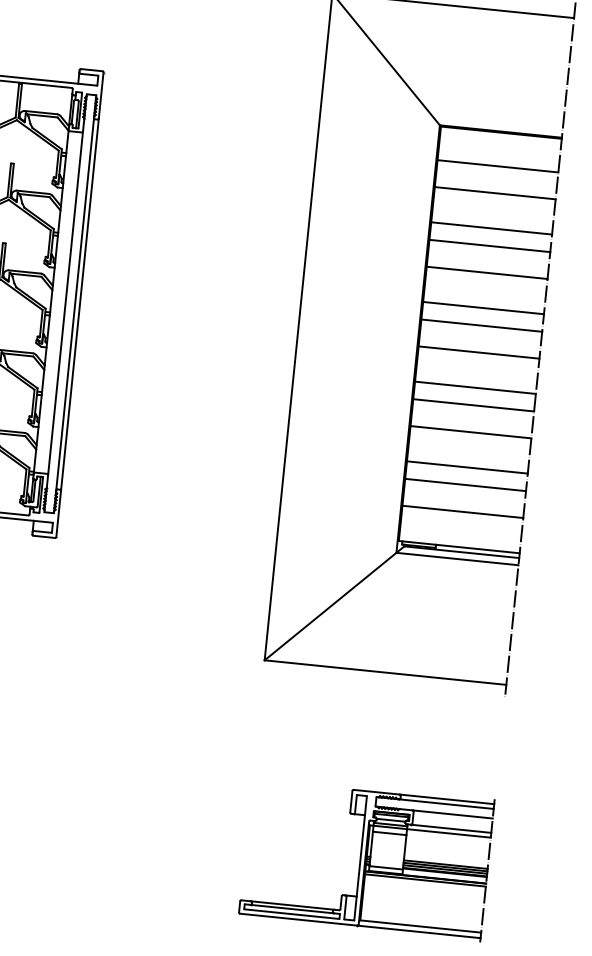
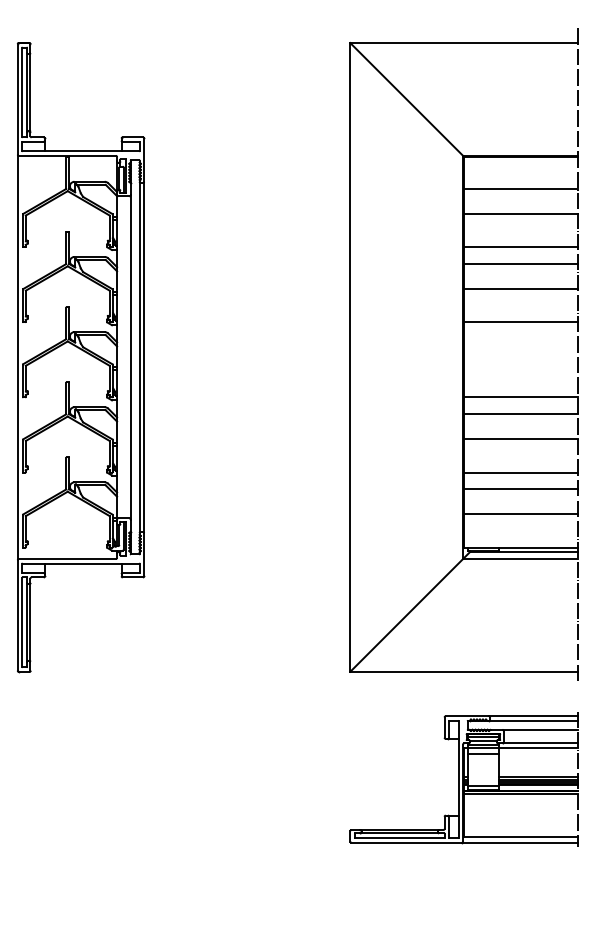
line: (482, 325) -> (521, 338), removed
line: (479, 352) -> (521, 364), removed
part: (365, 858) -> (463, 779), moved

